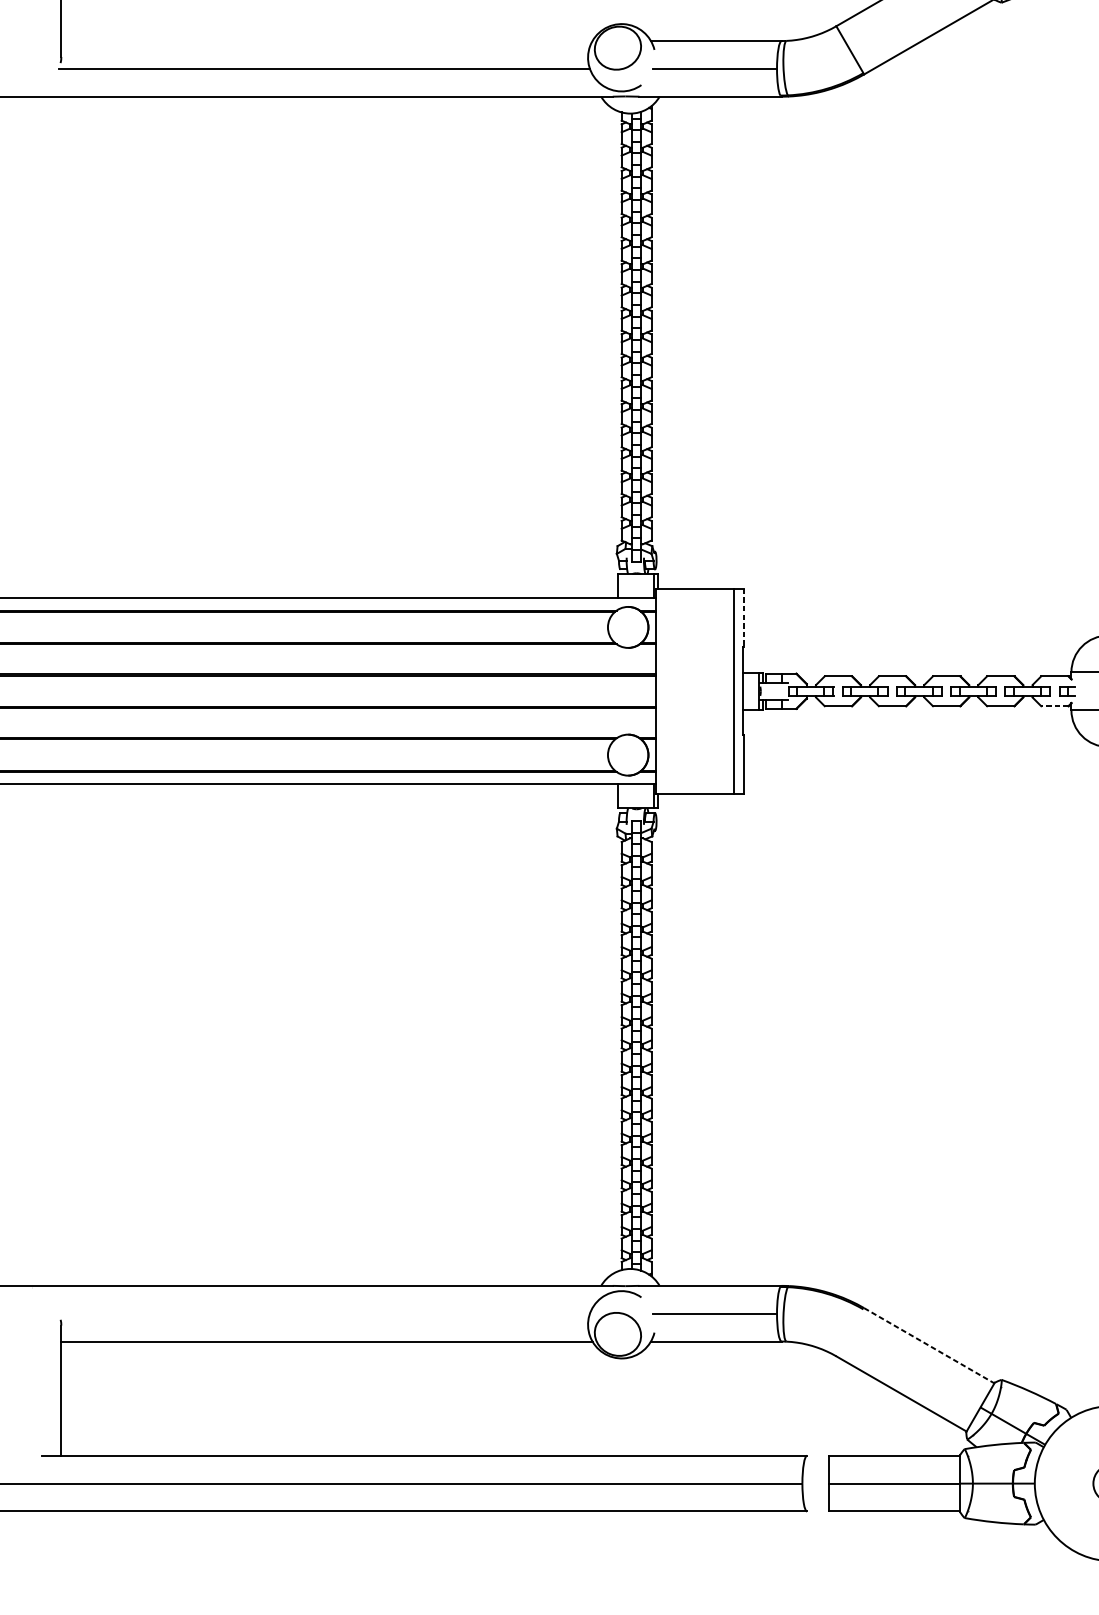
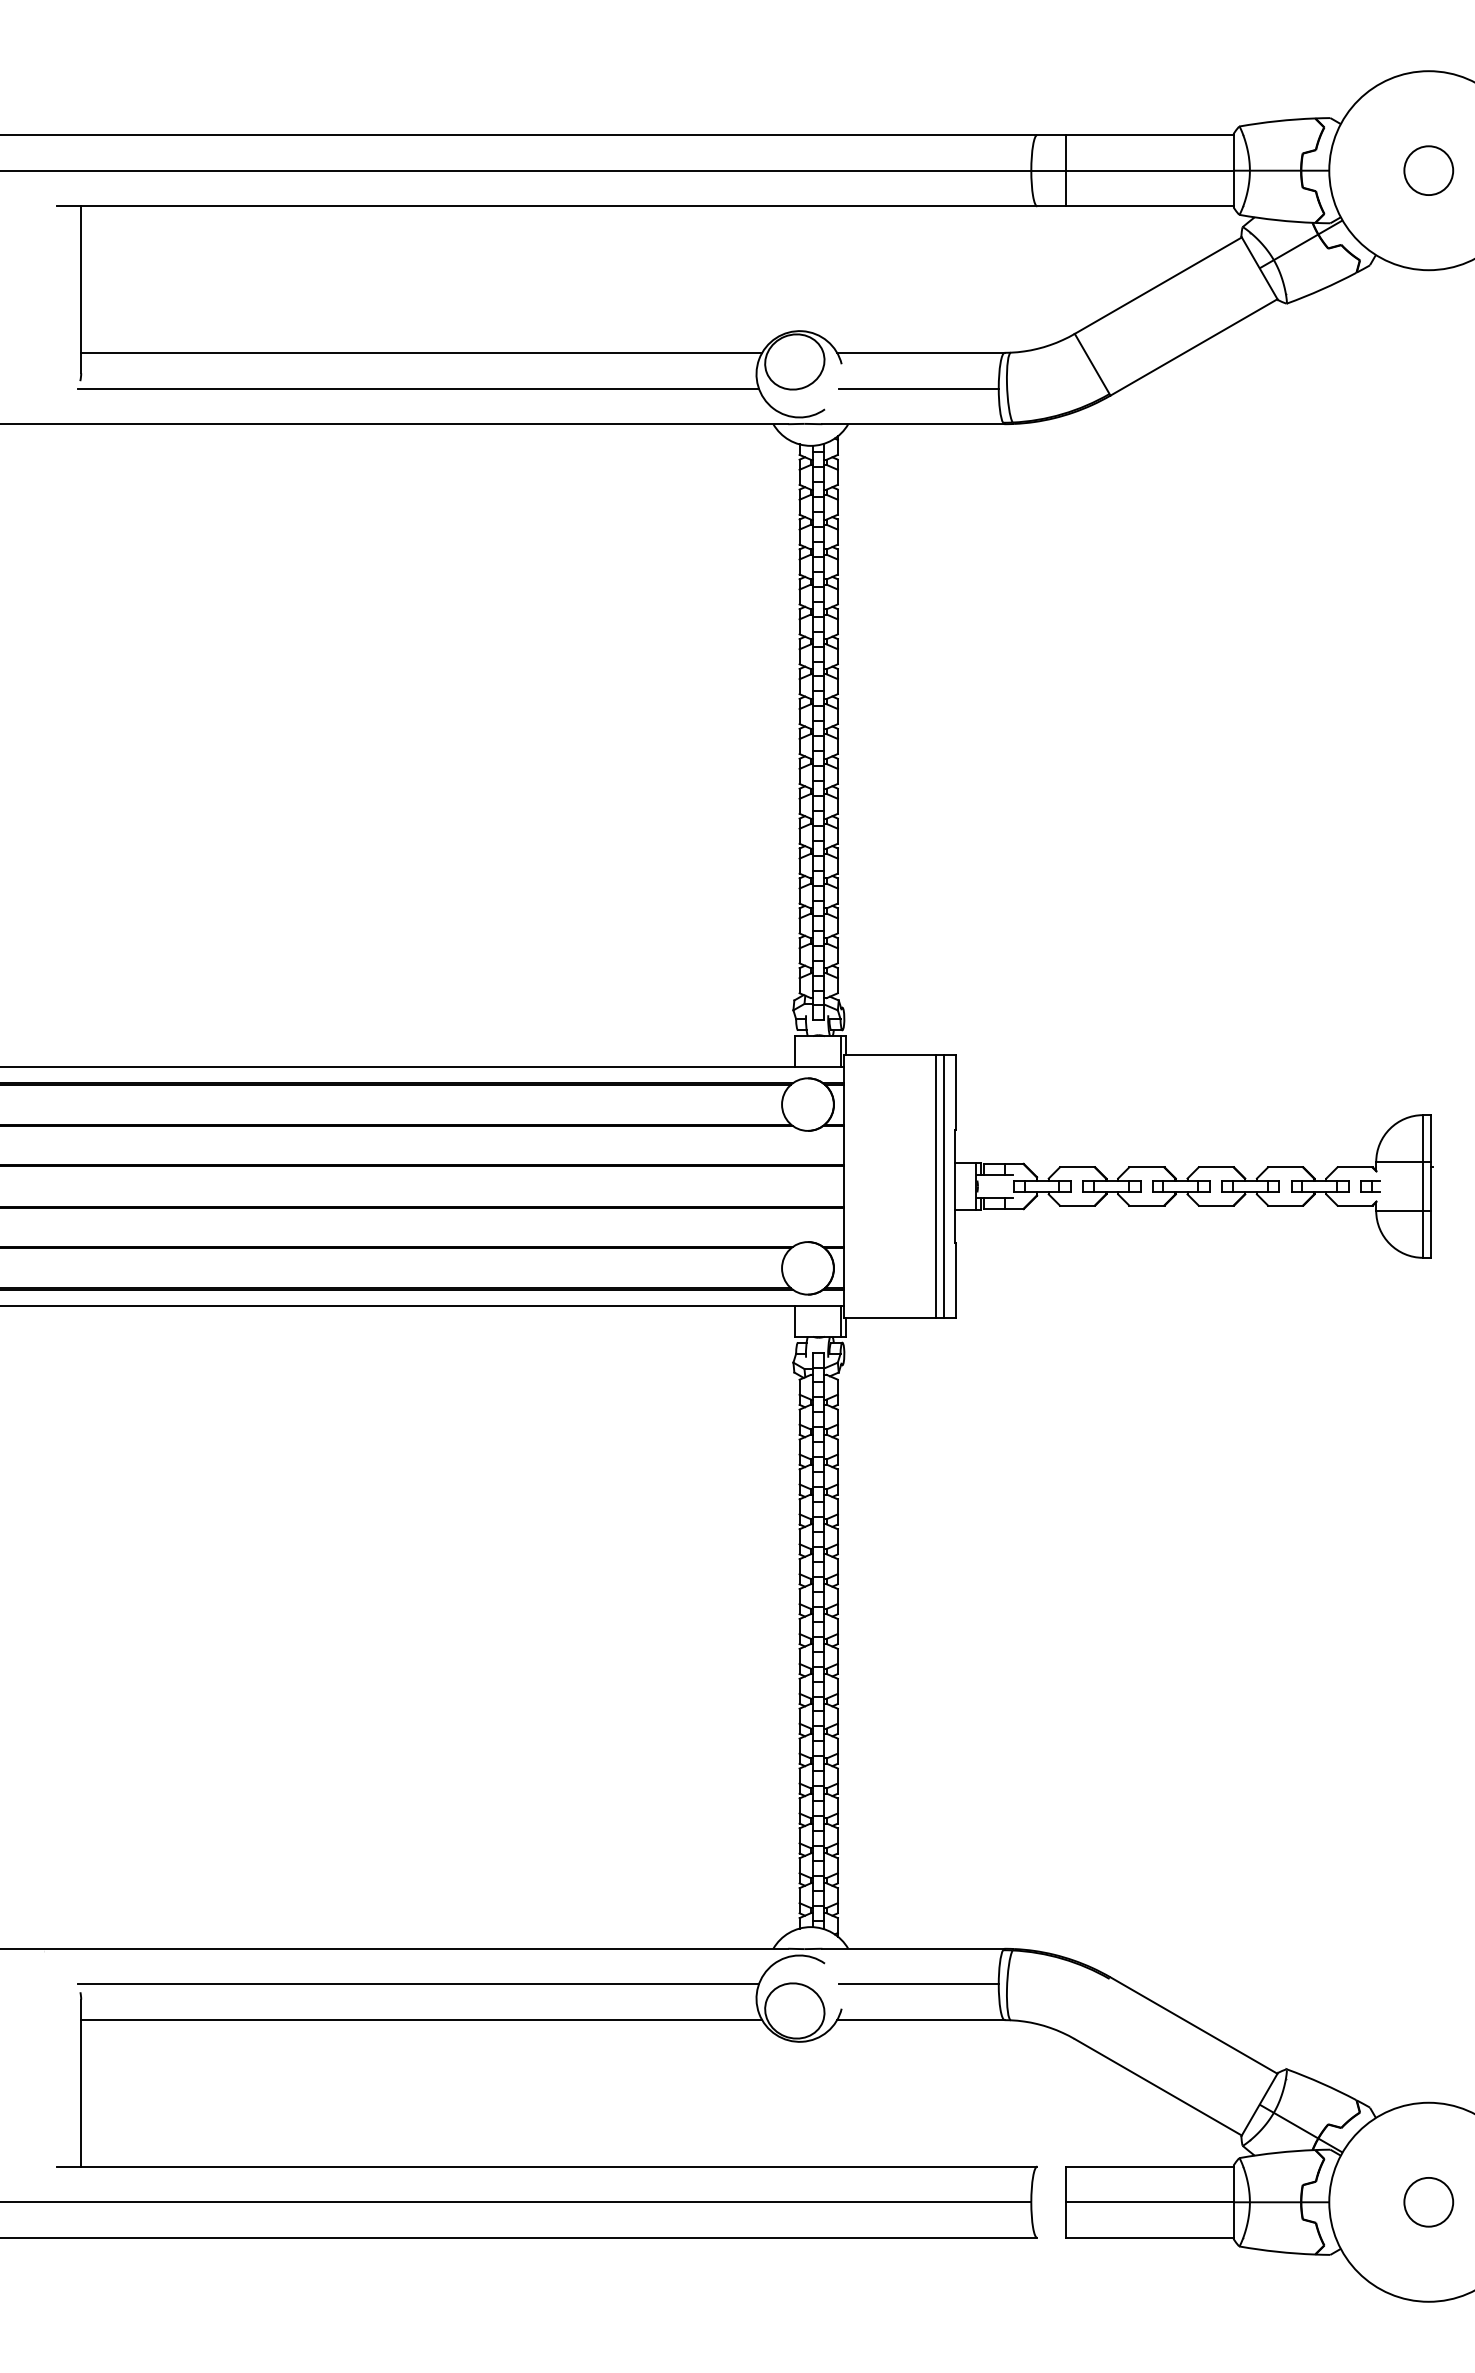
line: (326, 40) -> (421, 352), added
line: (744, 617) -> (956, 1092), dashed -> solid
line: (728, 691) -> (936, 1186), added
line: (1055, 706) -> (1355, 1205), dashed -> solid
line: (323, 1313) -> (417, 1984), added
line: (929, 1345) -> (1194, 2025), dashed -> solid

